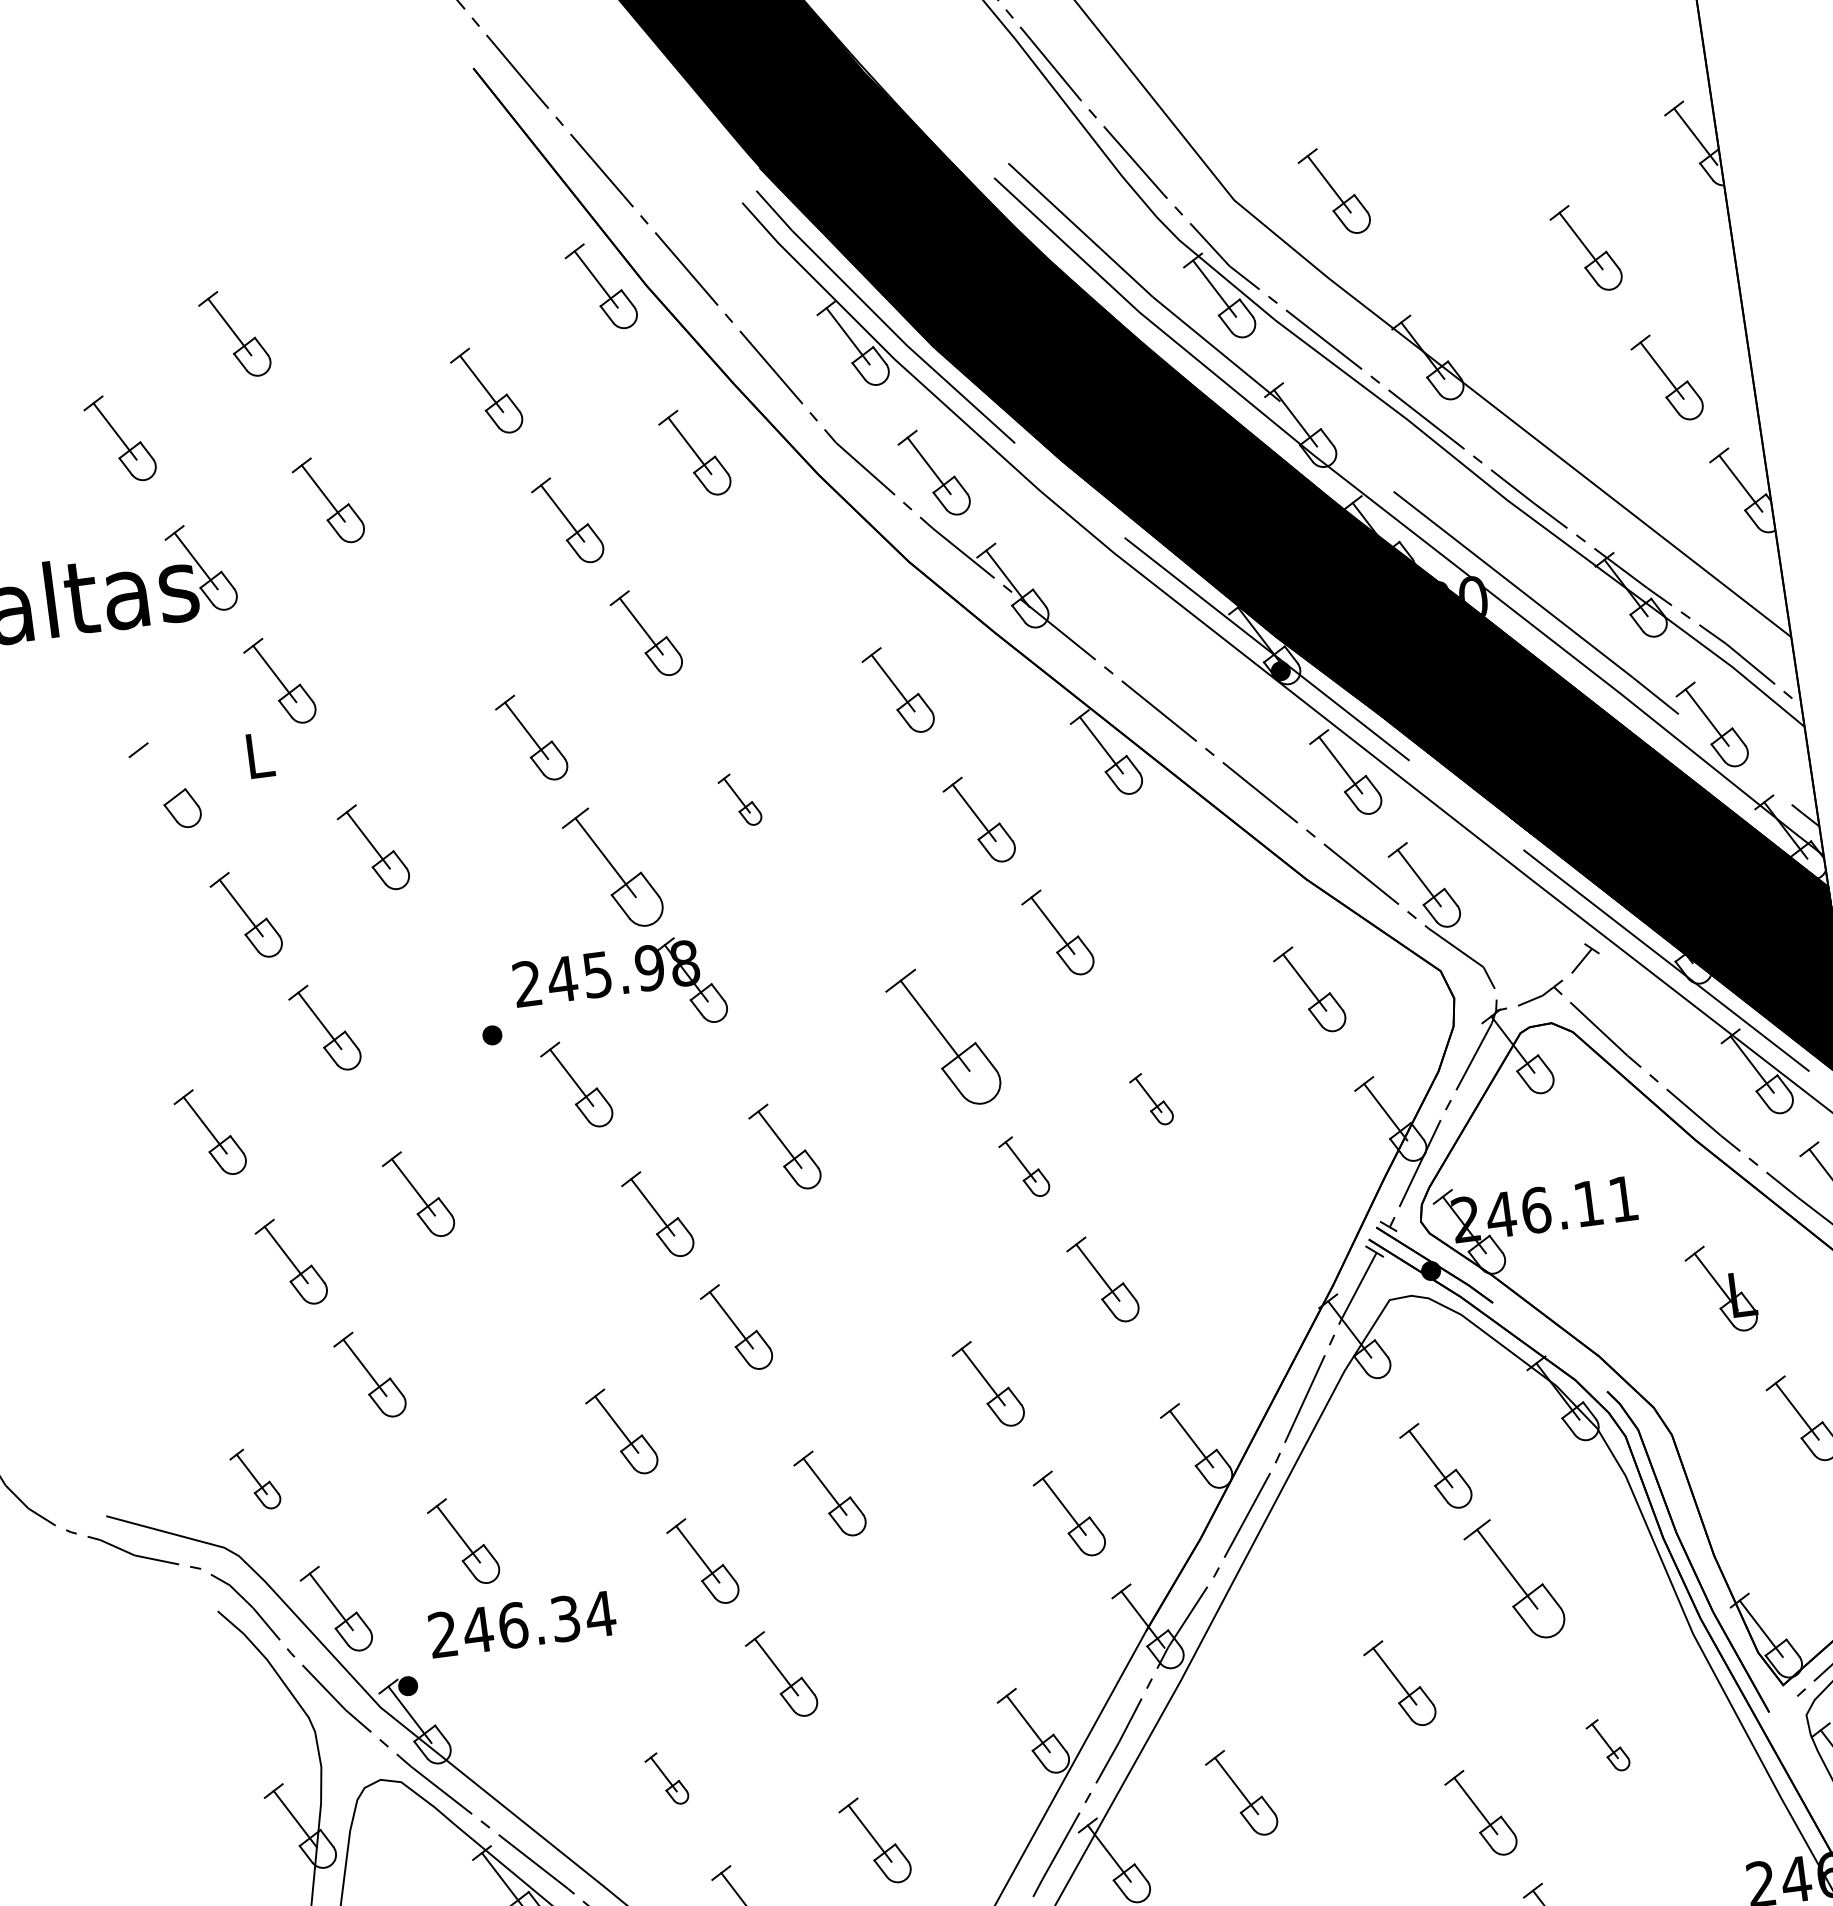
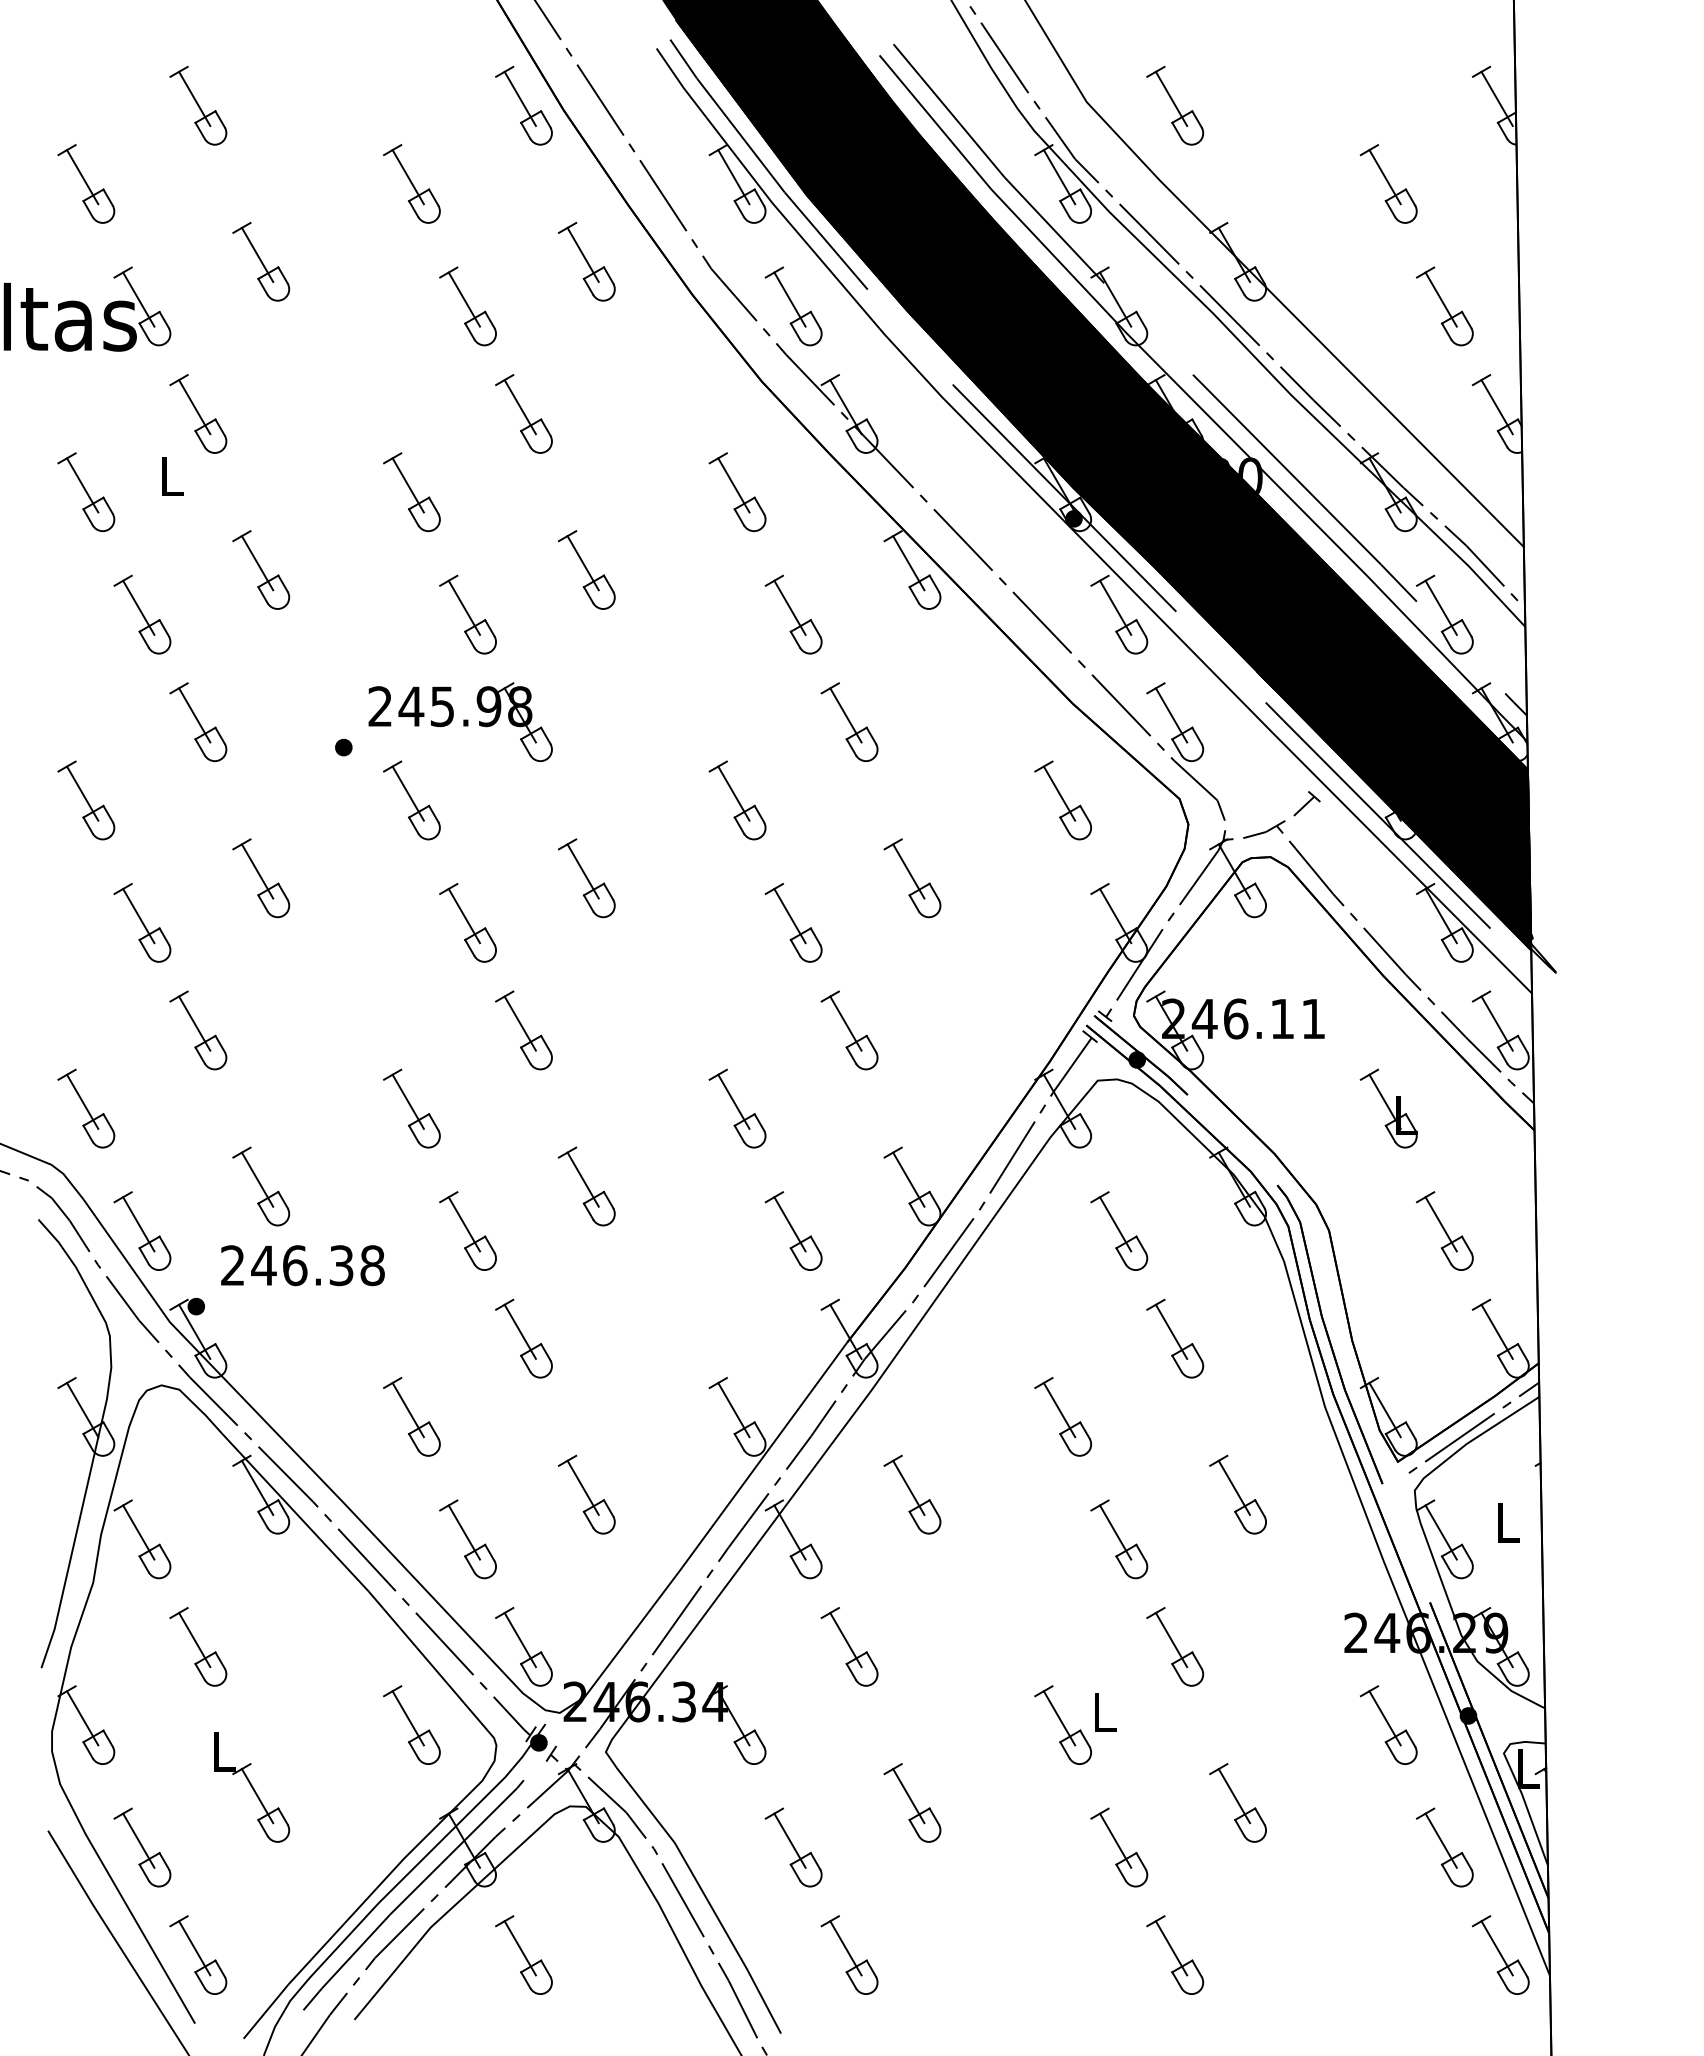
line: (159, 778) -> (82, 485), added
part: (739, 799) -> (586, 569), size x1.67
part: (612, 867) -> (467, 614), size x0.71
part: (943, 1037) -> (737, 800), size x0.62
part: (1151, 1099) -> (912, 878), size x1.67
part: (1024, 1166) -> (793, 922), size x1.43
part: (255, 1479) -> (86, 1108), size x1.43
part: (1514, 1578) -> (1175, 1338), size x0.71
text: (600, 1614) -> (372, 1265), 246.34 -> 246.38
part: (1607, 1745) -> (1237, 1494), size x1.67
part: (666, 1778) -> (411, 1416), size x1.67

